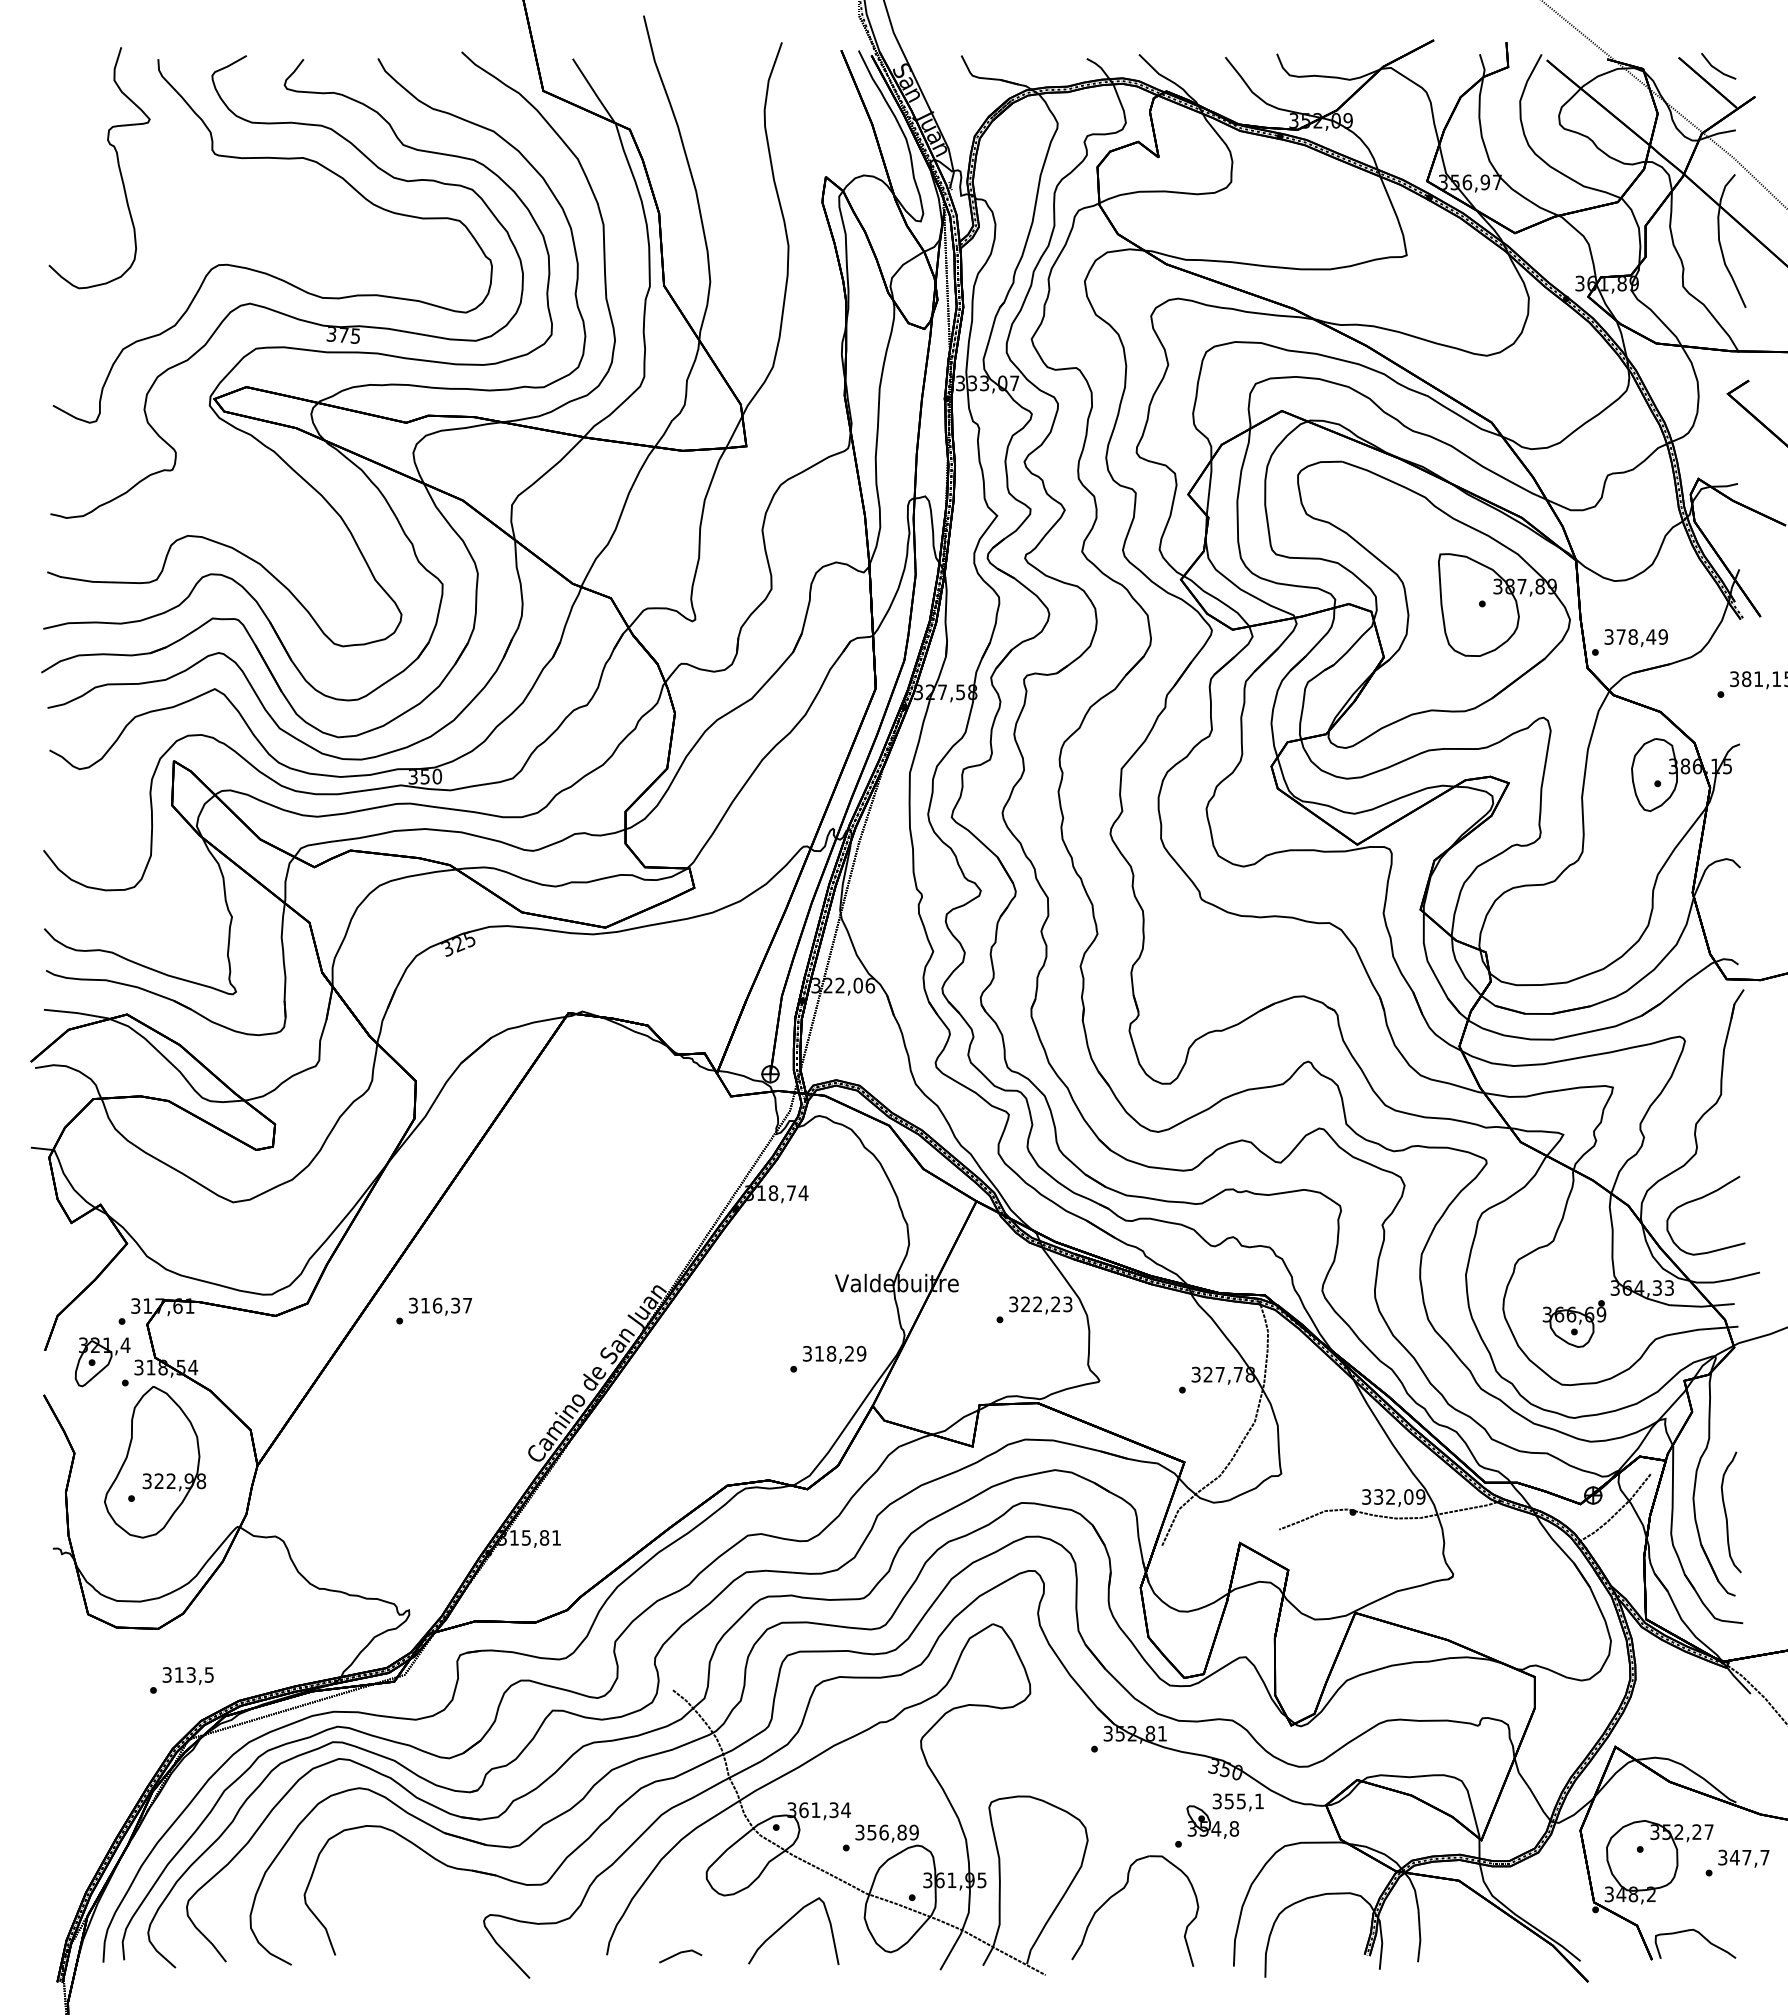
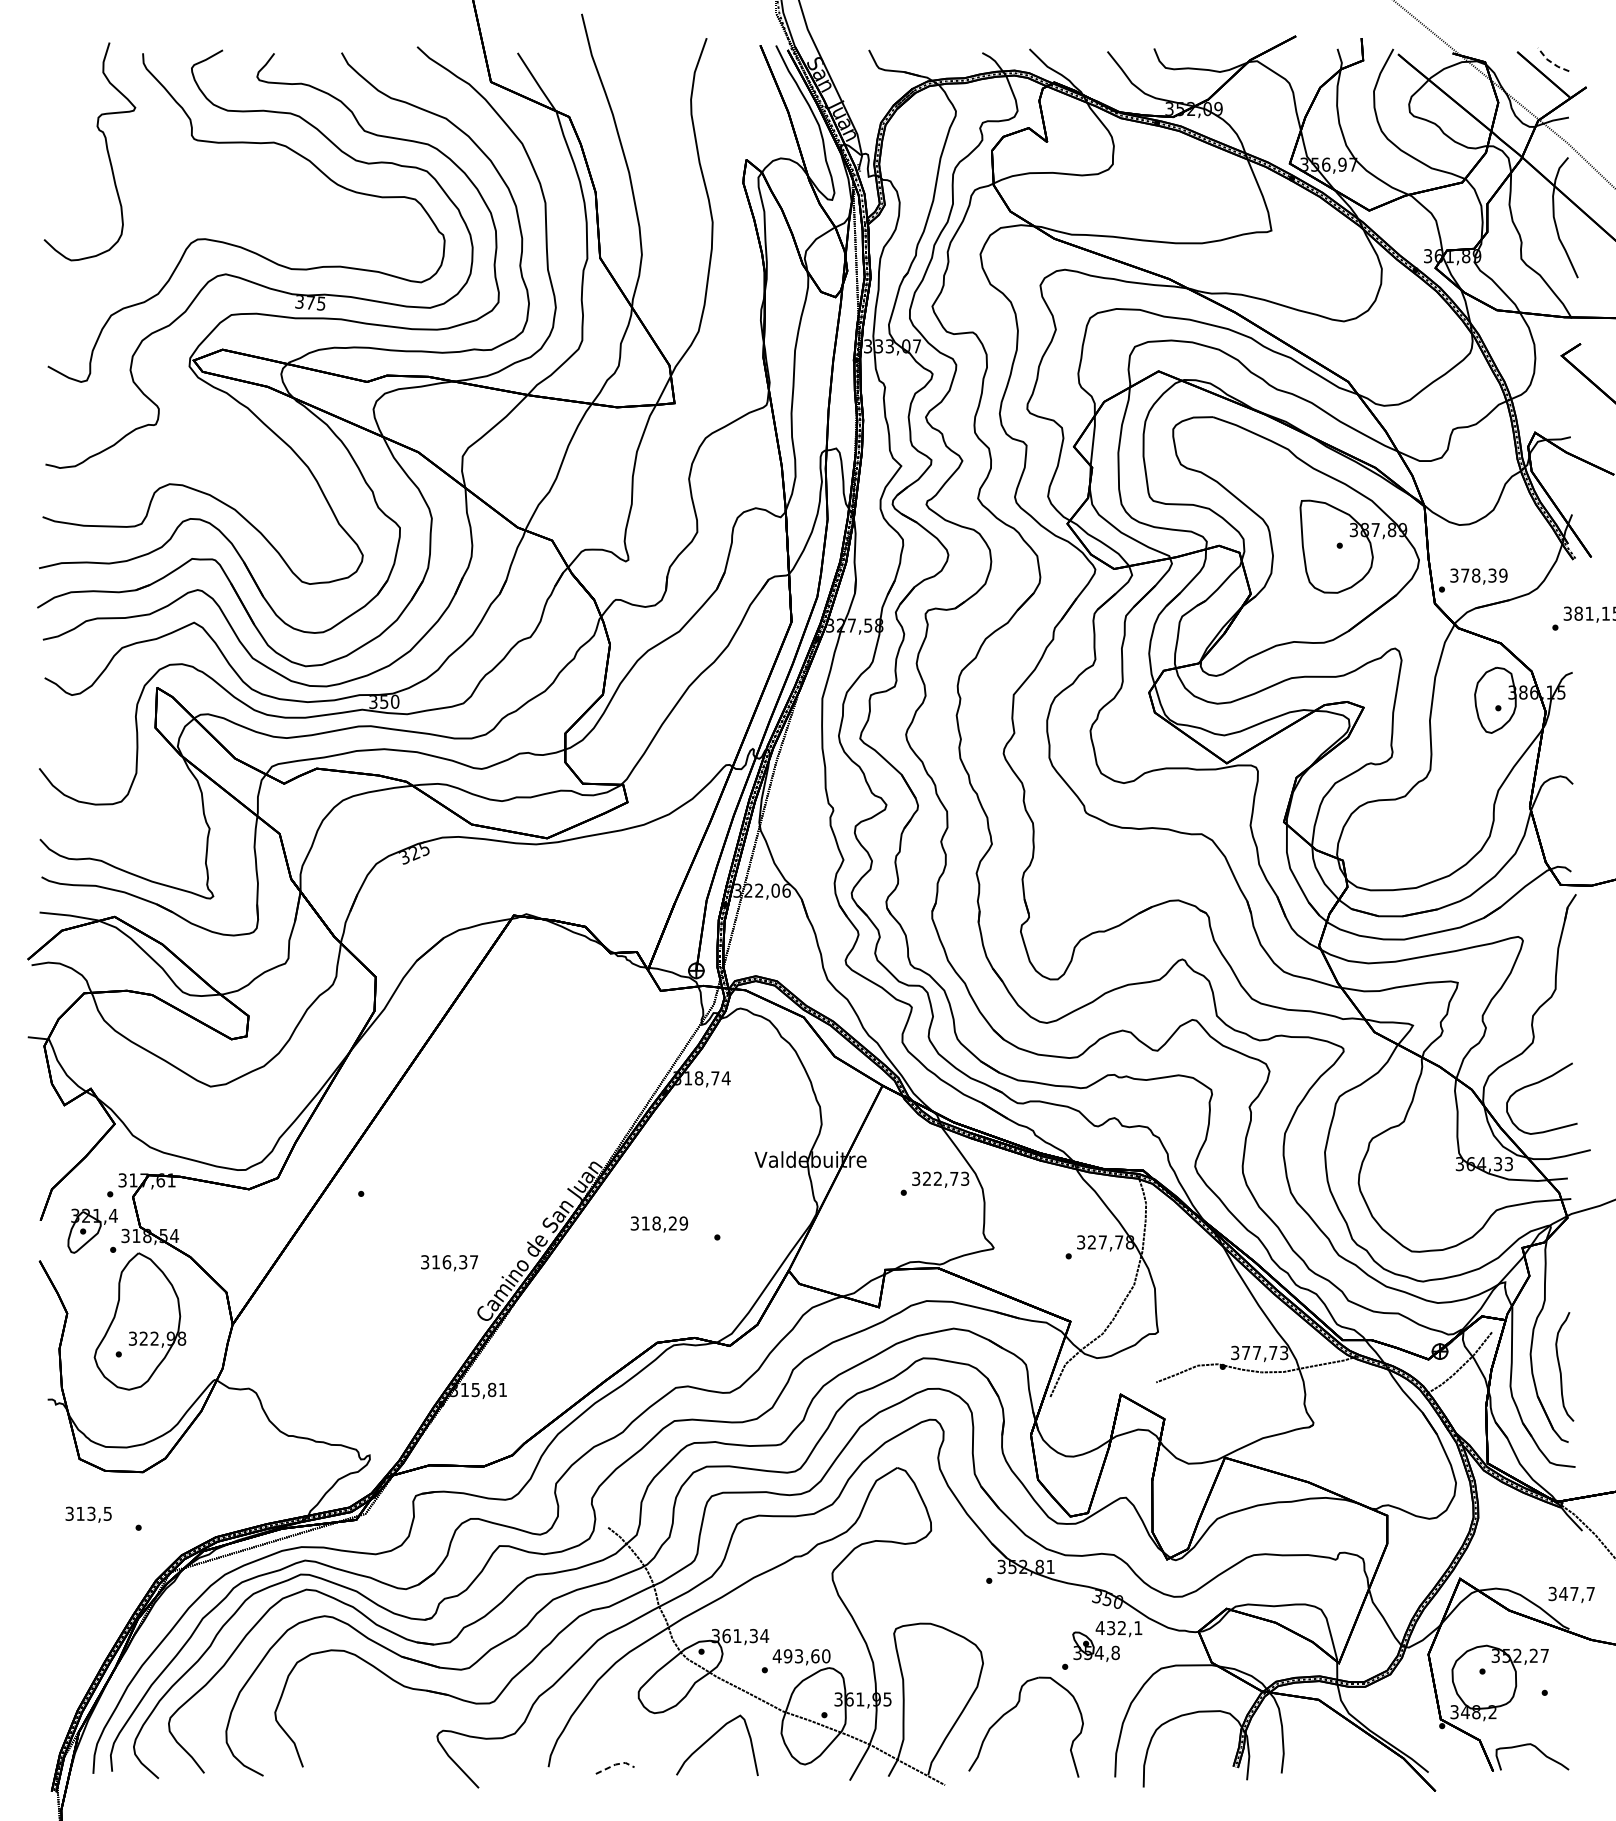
line: (1716, 69) -> (1551, 62), solid -> dashed
text: (1651, 636) -> (1492, 575), 378,49 -> 378,39
text: (1055, 1303) -> (953, 1178), 322,23 -> 322,73
text: (440, 1306) -> (449, 1263), moved
part: (1574, 1323) -> (1423, 1196), removed
text: (834, 1354) -> (659, 1224), moved
text: (1399, 1496) -> (1264, 1352), 332,09 -> 377,73
text: (187, 1676) -> (88, 1515), moved
text: (1228, 1801) -> (1110, 1628), 355,1 -> 432,1
text: (886, 1832) -> (801, 1656), 356,89 -> 493,60
text: (1743, 1858) -> (1571, 1594), moved
line: (680, 1952) -> (615, 1764), solid -> dashed

